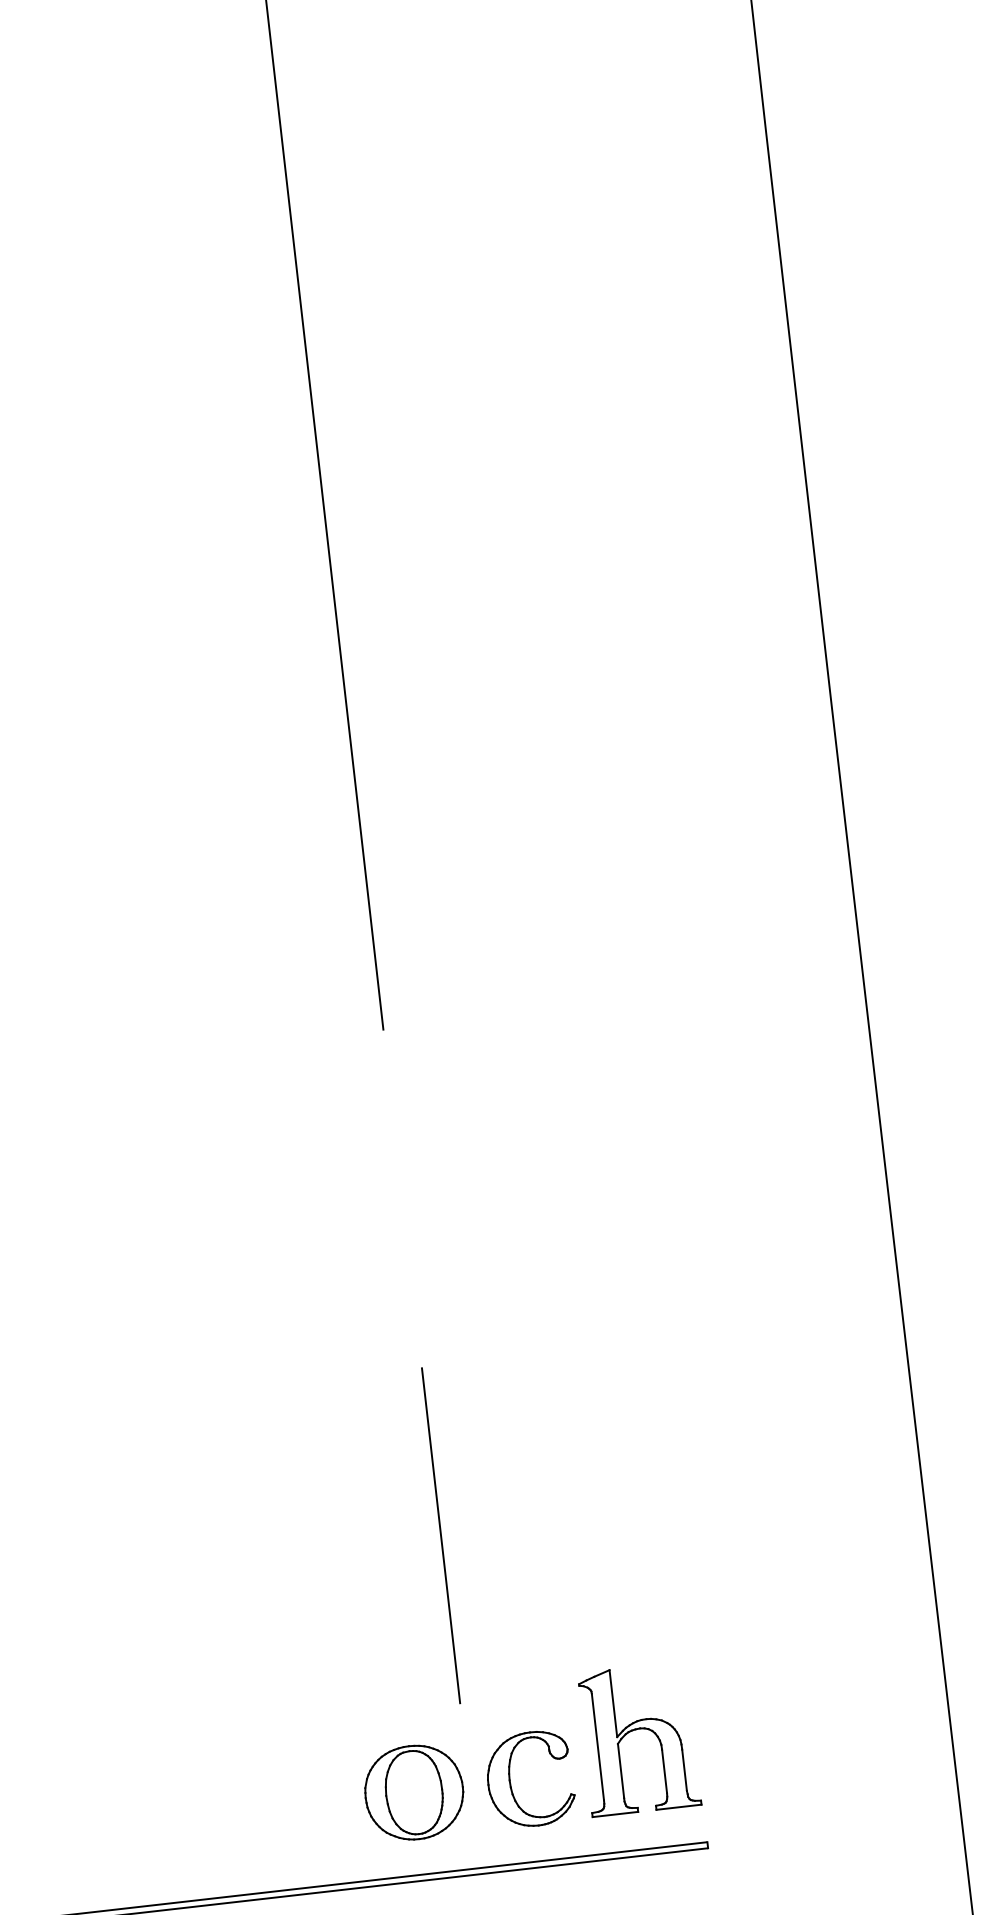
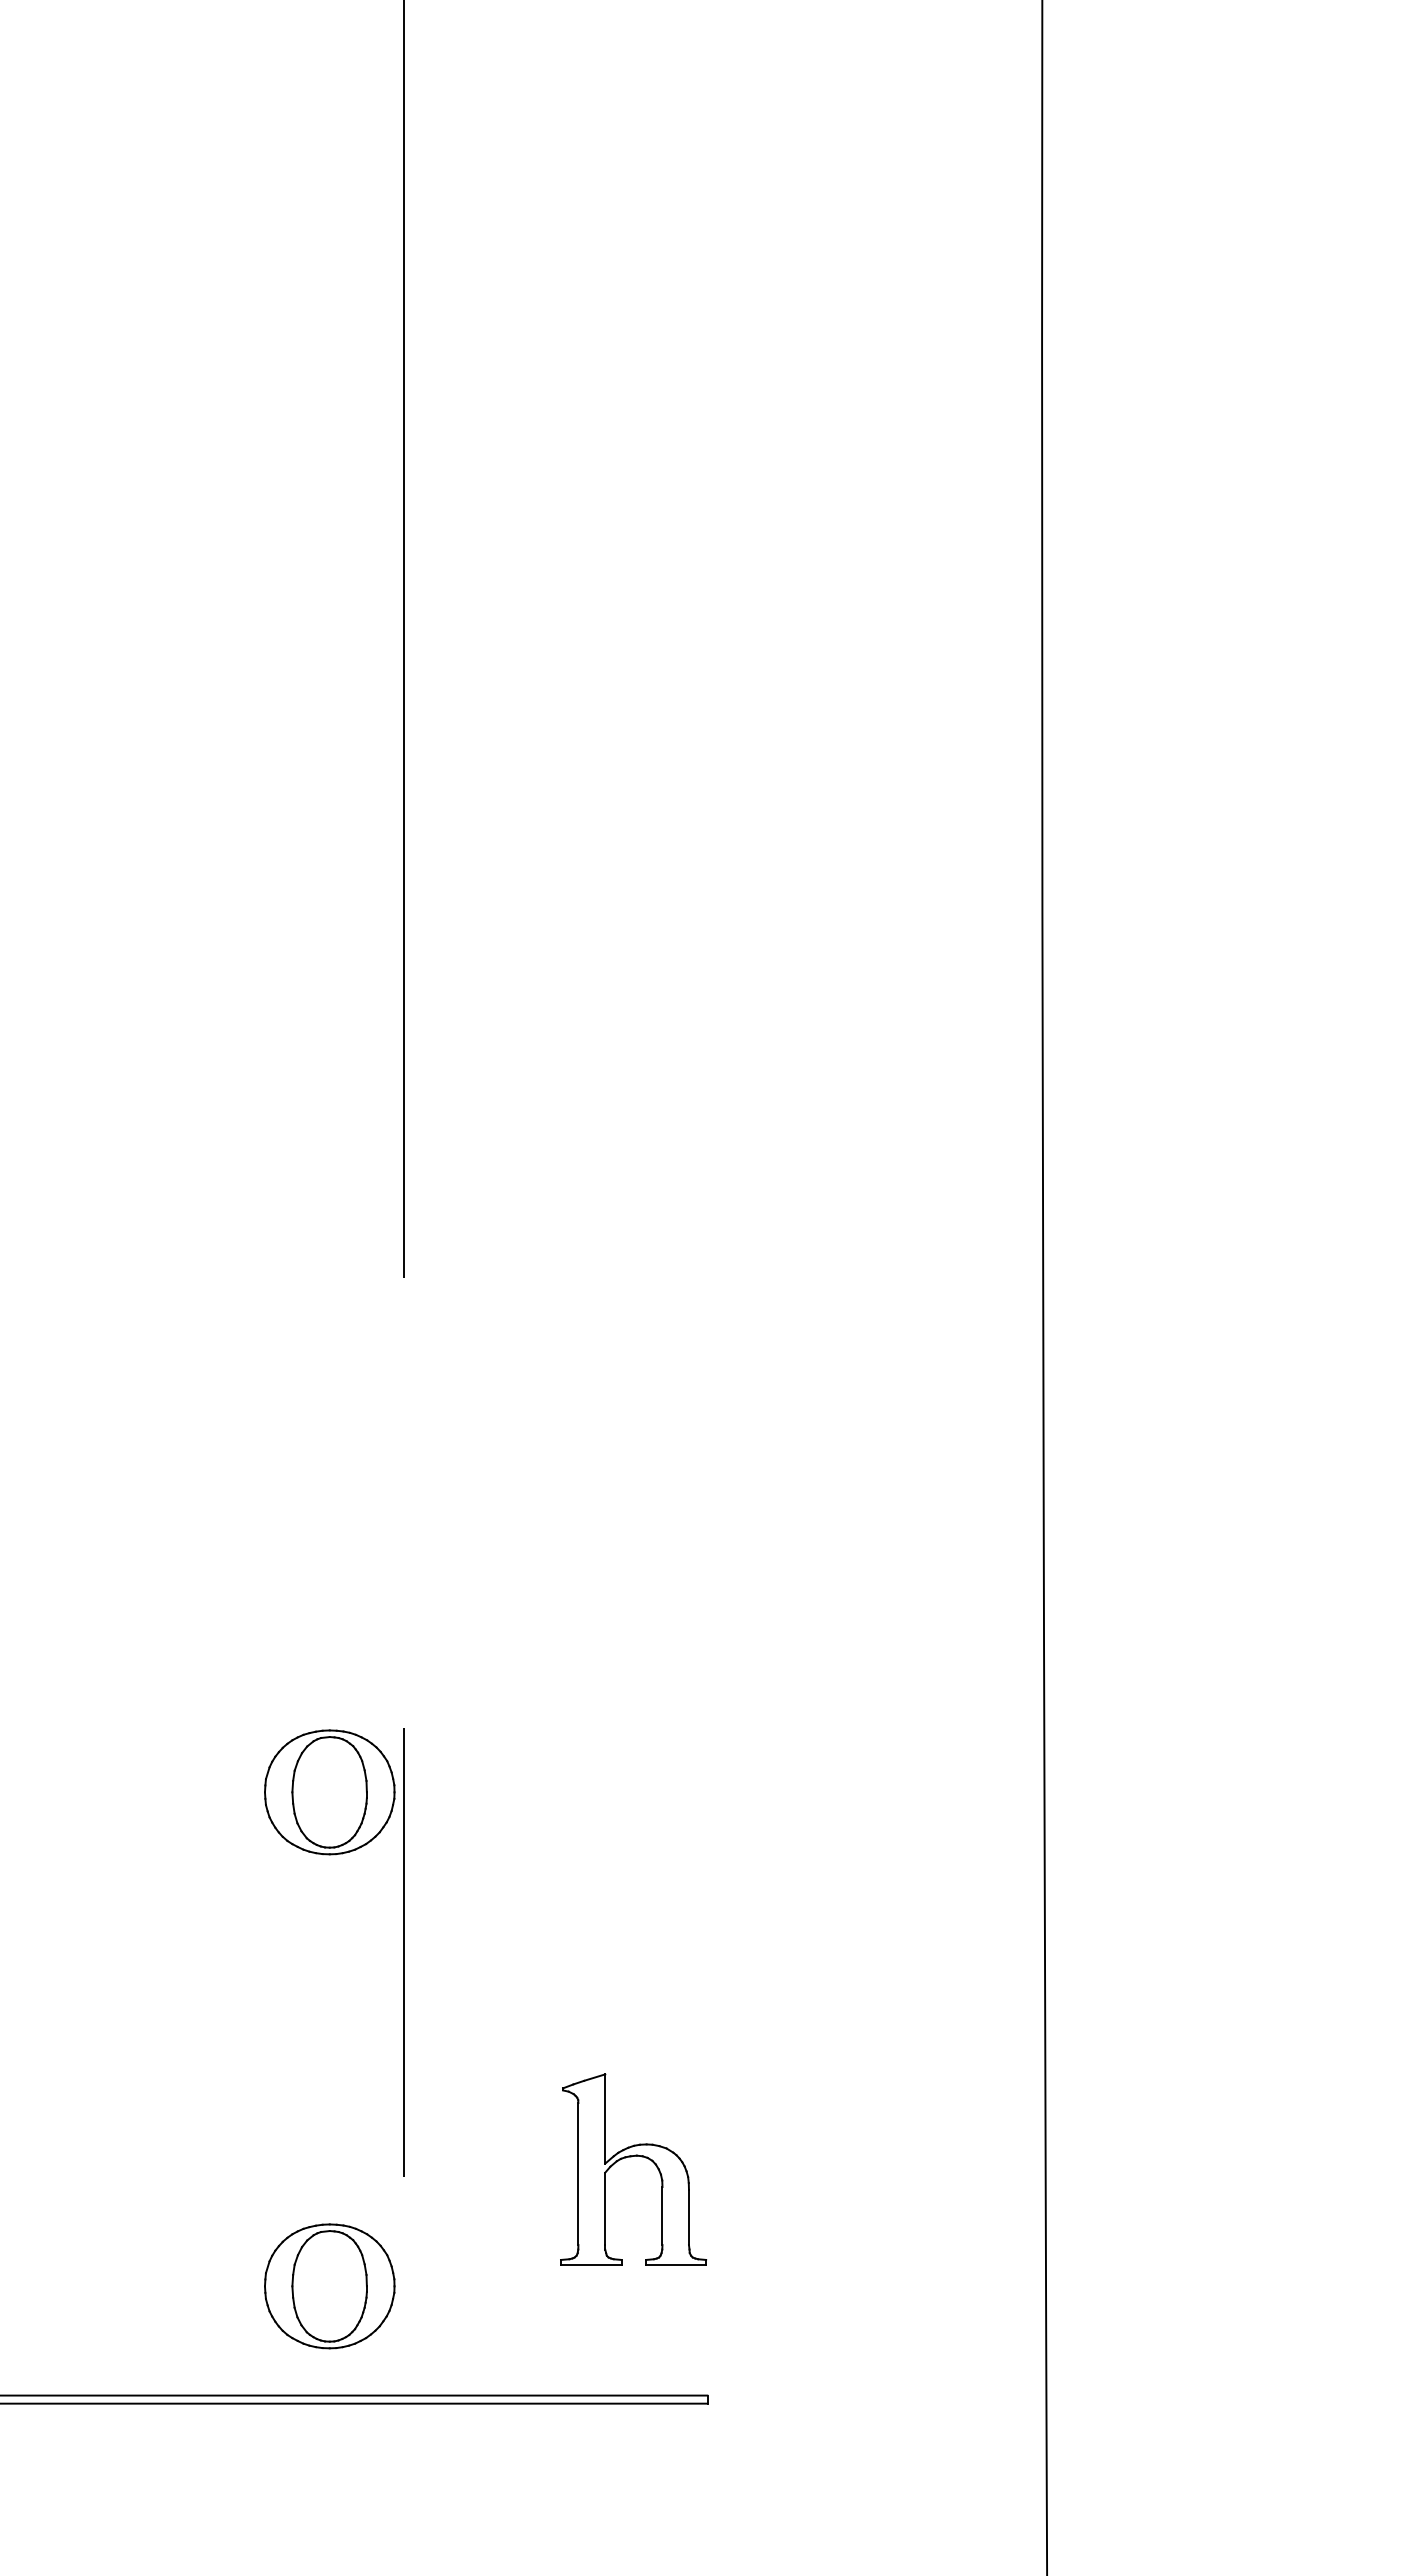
part: (371, 1422) -> (329, 1792), added
part: (636, 1730) -> (631, 2157), moved
part: (510, 1781) -> (458, 2286), removed

